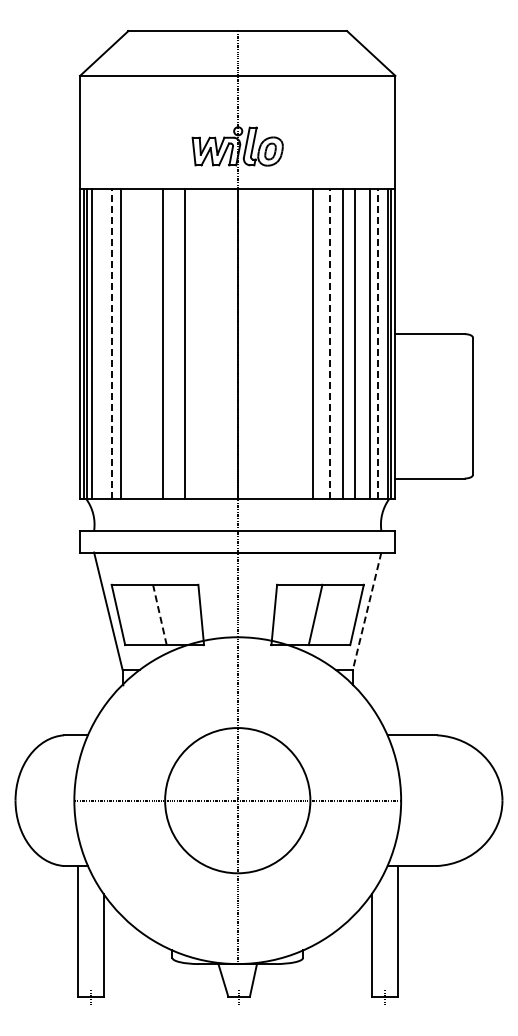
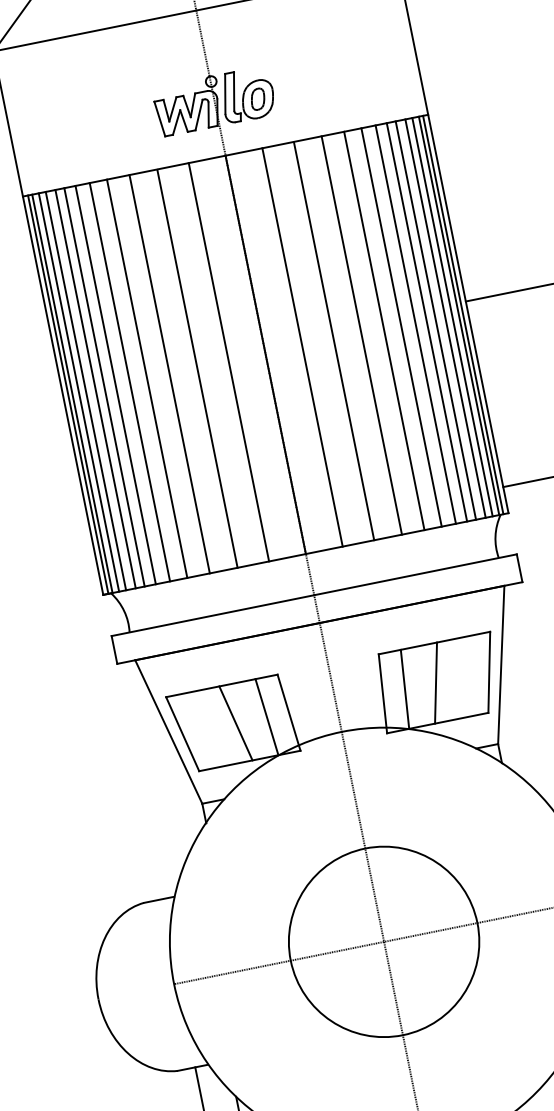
line: (97, 343) -> (85, 390), added
line: (105, 343) -> (95, 388), added
line: (112, 343) -> (104, 386), dashed -> solid
line: (132, 343) -> (130, 381), added
line: (145, 343) -> (147, 378), added
line: (209, 343) -> (229, 361), added
line: (266, 343) -> (302, 346), added
line: (290, 343) -> (333, 340), added
line: (330, 343) -> (384, 330), dashed -> solid
line: (363, 343) -> (427, 321), added
line: (377, 343) -> (445, 318), dashed -> solid
line: (383, 343) -> (452, 316), added
line: (367, 611) -> (501, 665), dashed -> solid
line: (159, 614) -> (235, 722), dashed -> solid
line: (183, 614) -> (266, 716), added
line: (291, 614) -> (404, 688), added

